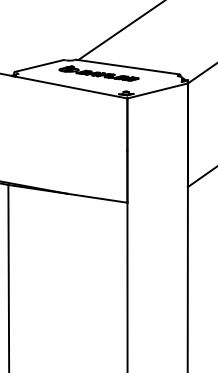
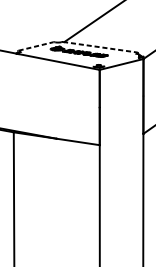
line: (39, 66) -> (36, 46), solid -> dashed
line: (127, 67) -> (99, 47), solid -> dashed

